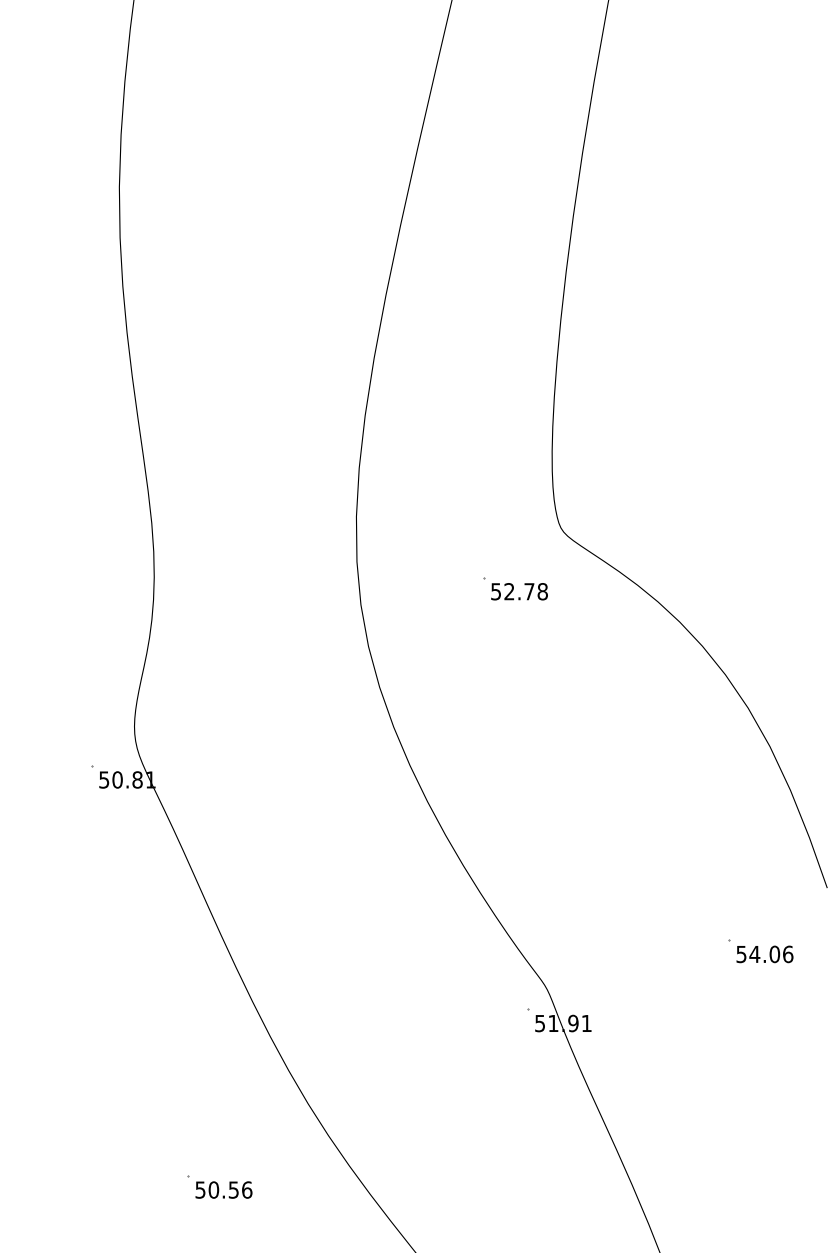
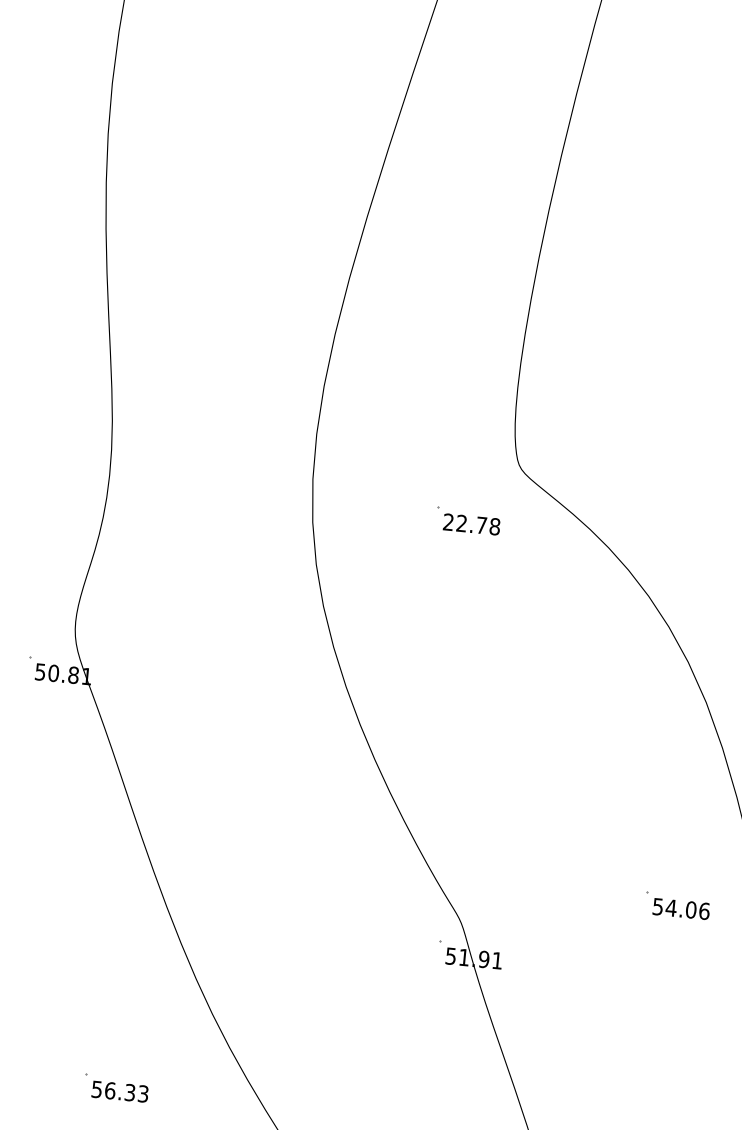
text: (495, 591) -> (447, 521), 52.78 -> 22.78
text: (230, 1189) -> (126, 1091), 50.56 -> 56.33

